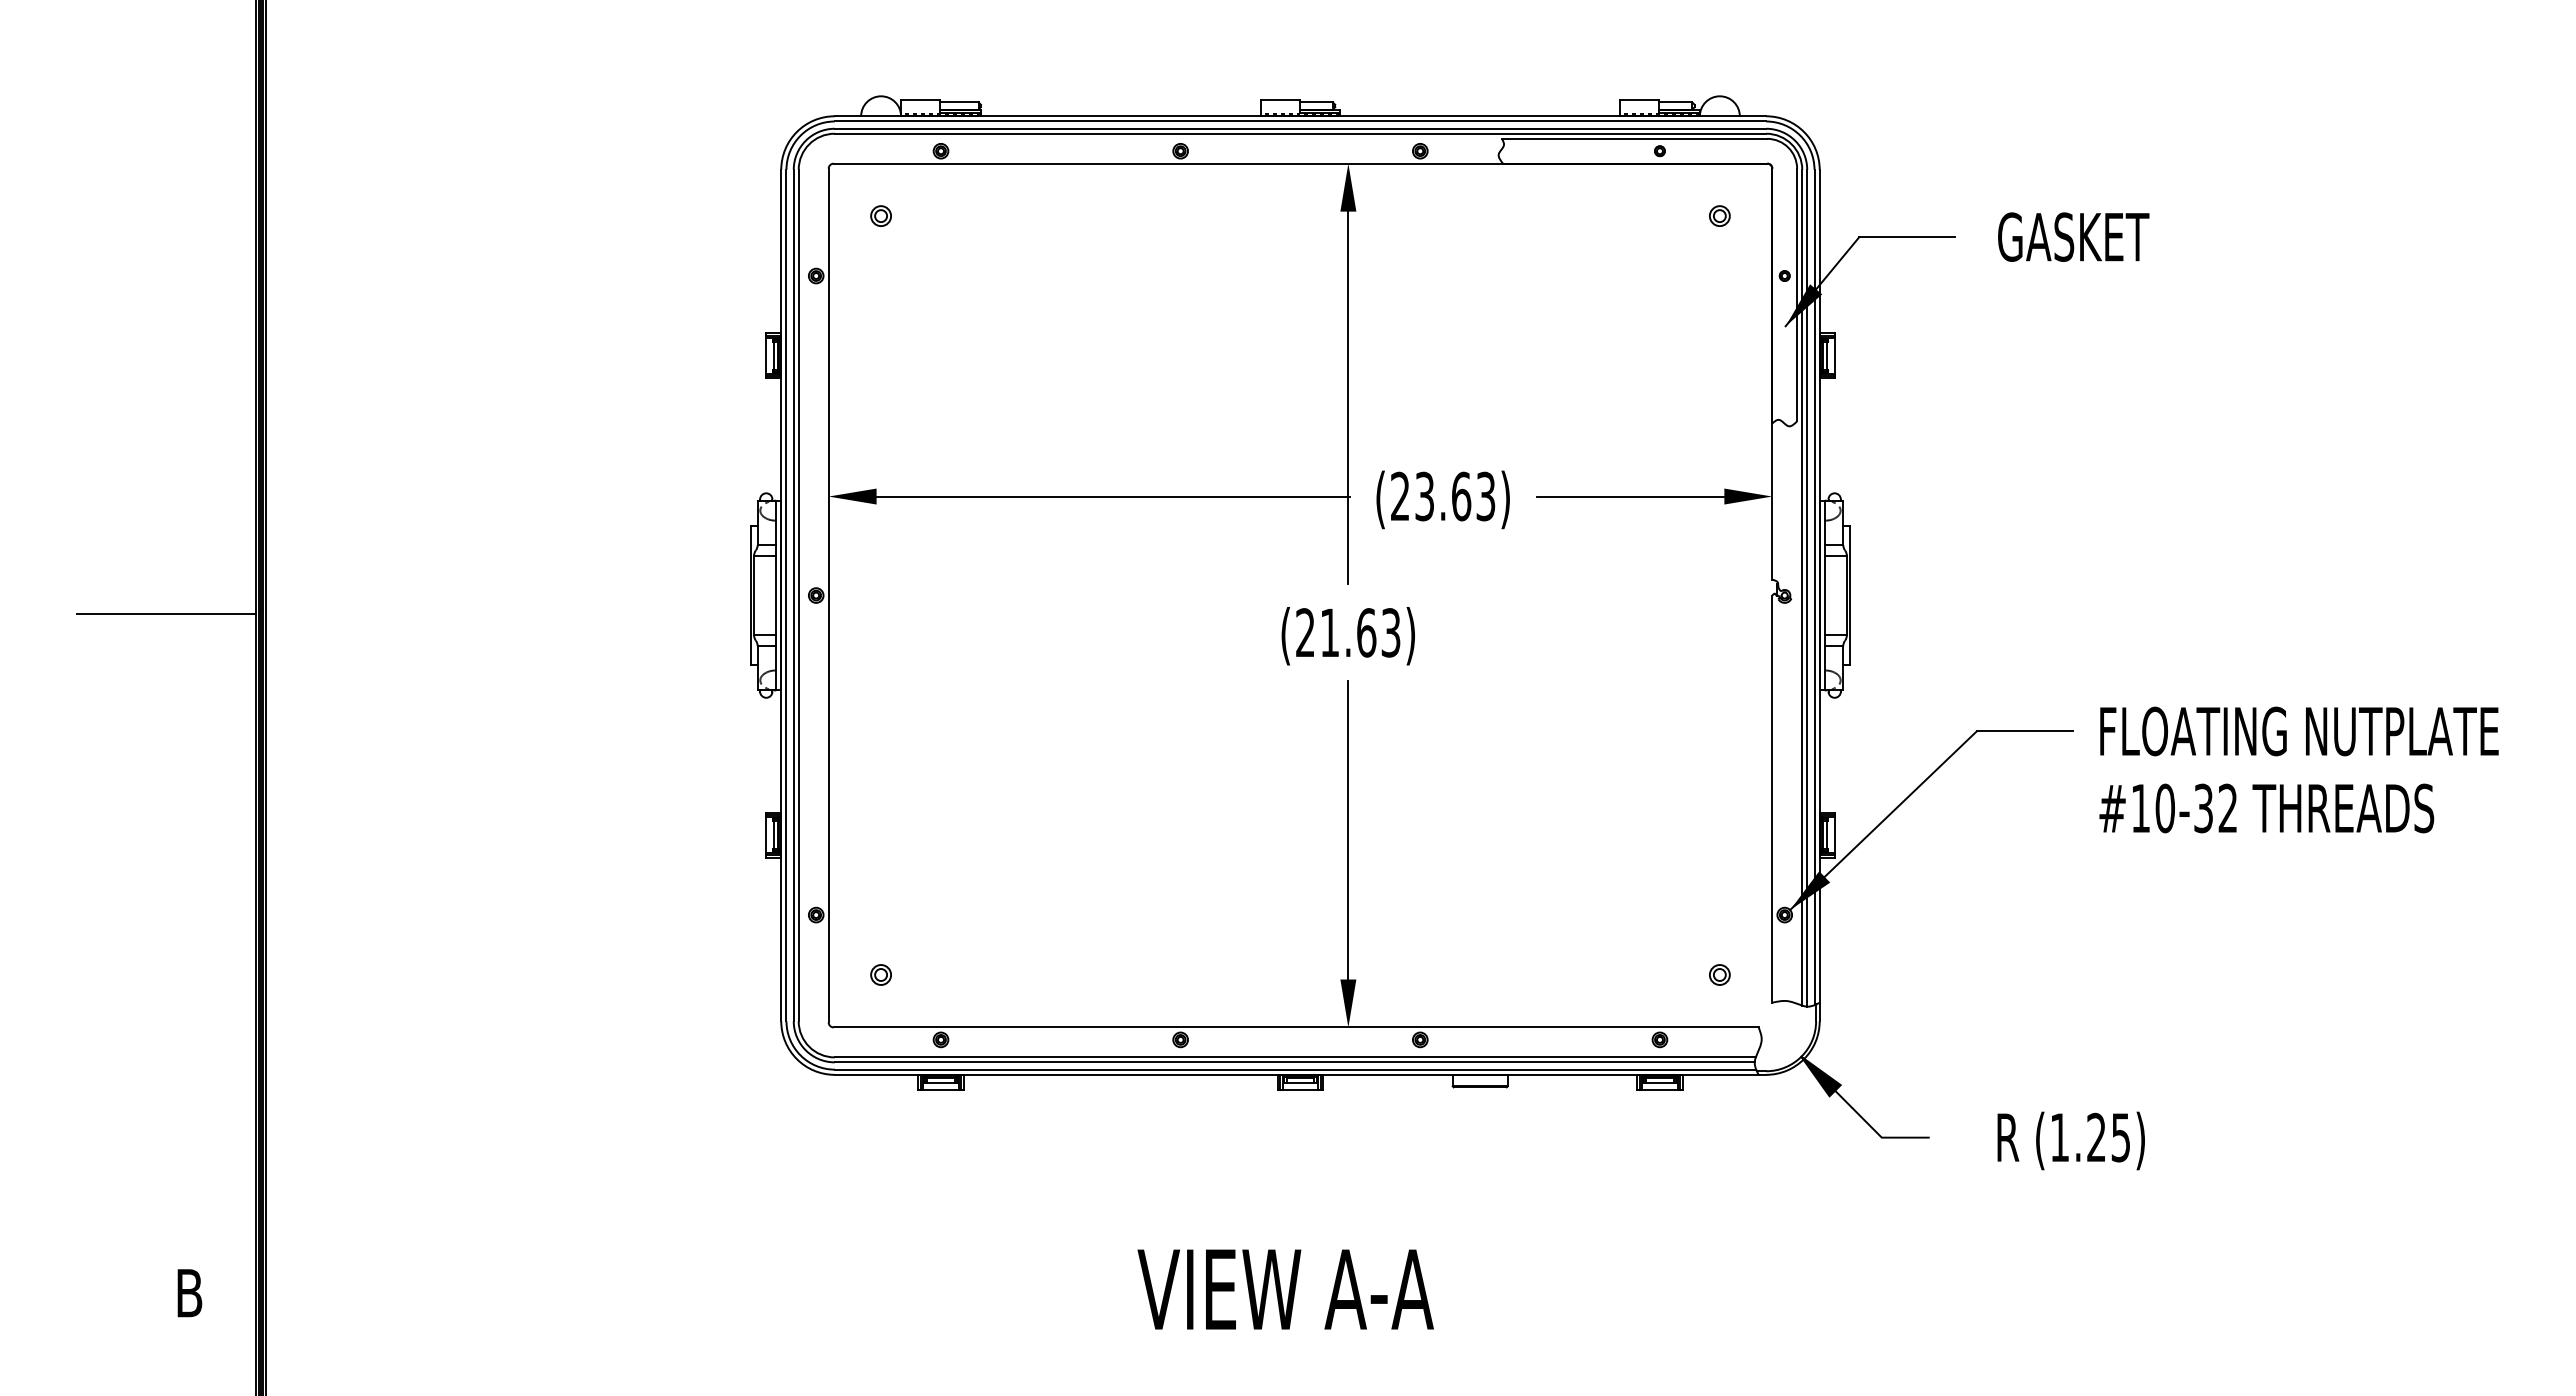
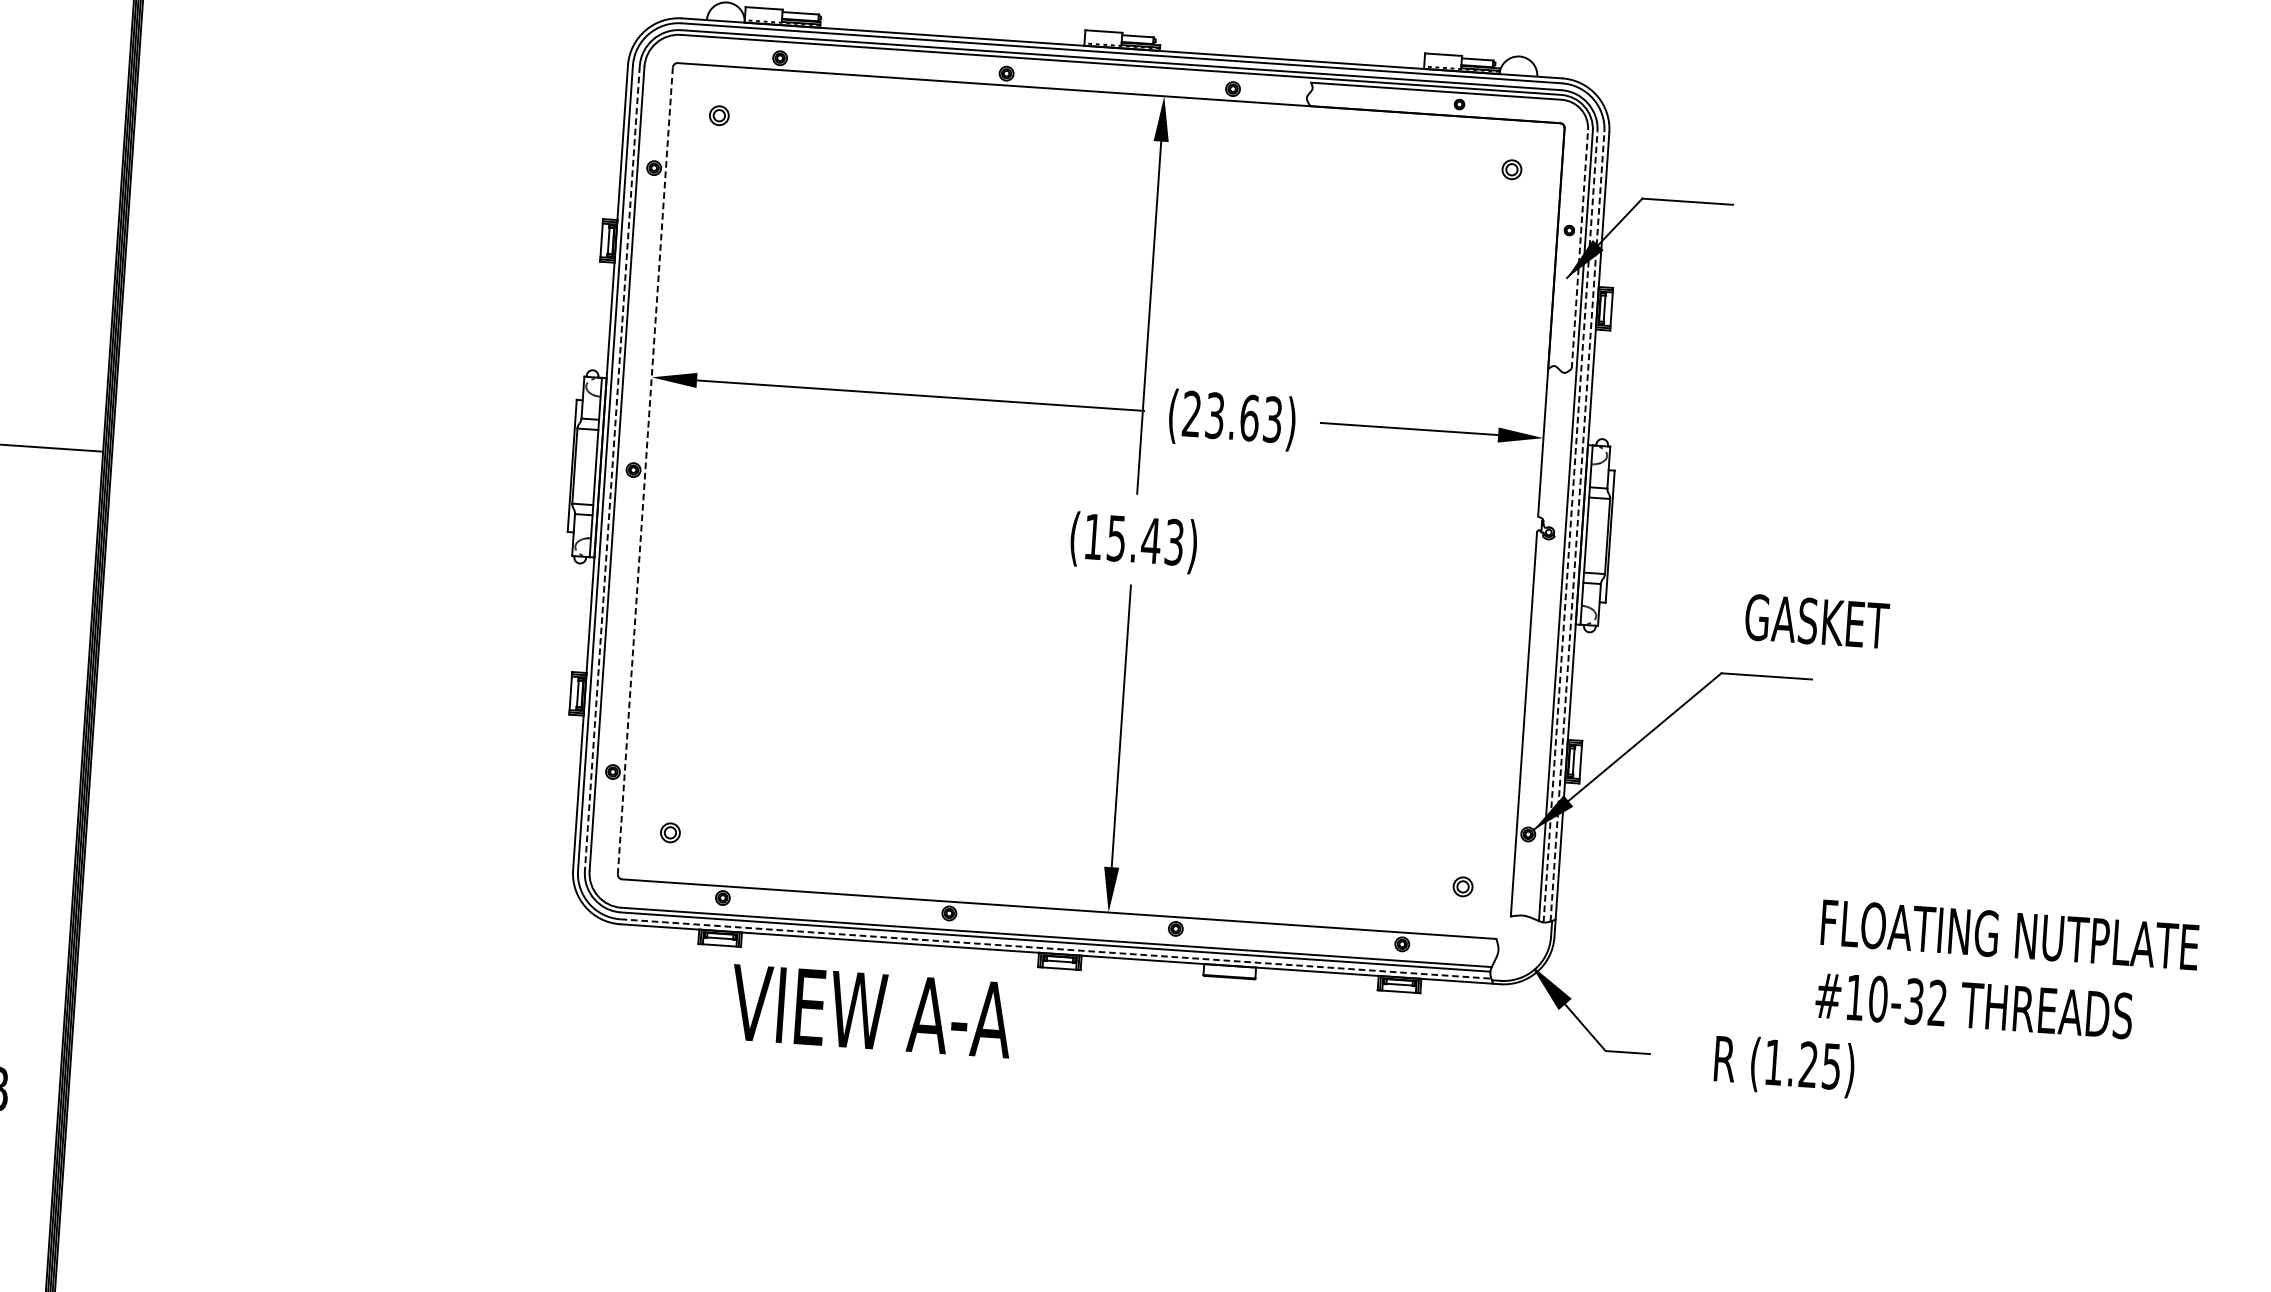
text: (2073, 236) -> (1816, 620), moved
line: (1797, 294) -> (1580, 248), solid -> dashed
line: (1807, 587) -> (1570, 526), solid -> dashed
line: (1814, 587) -> (1577, 526), solid -> dashed
line: (793, 595) -> (612, 468), solid -> dashed
line: (828, 595) -> (645, 470), solid -> dashed
text: (1336, 632) -> (1122, 538), (21.63) -> (15.43)
text: (2298, 769) -> (2006, 970), moved
line: (1295, 1069) -> (1055, 948), solid -> dashed
text: (1285, 1289) -> (871, 1011), moved

